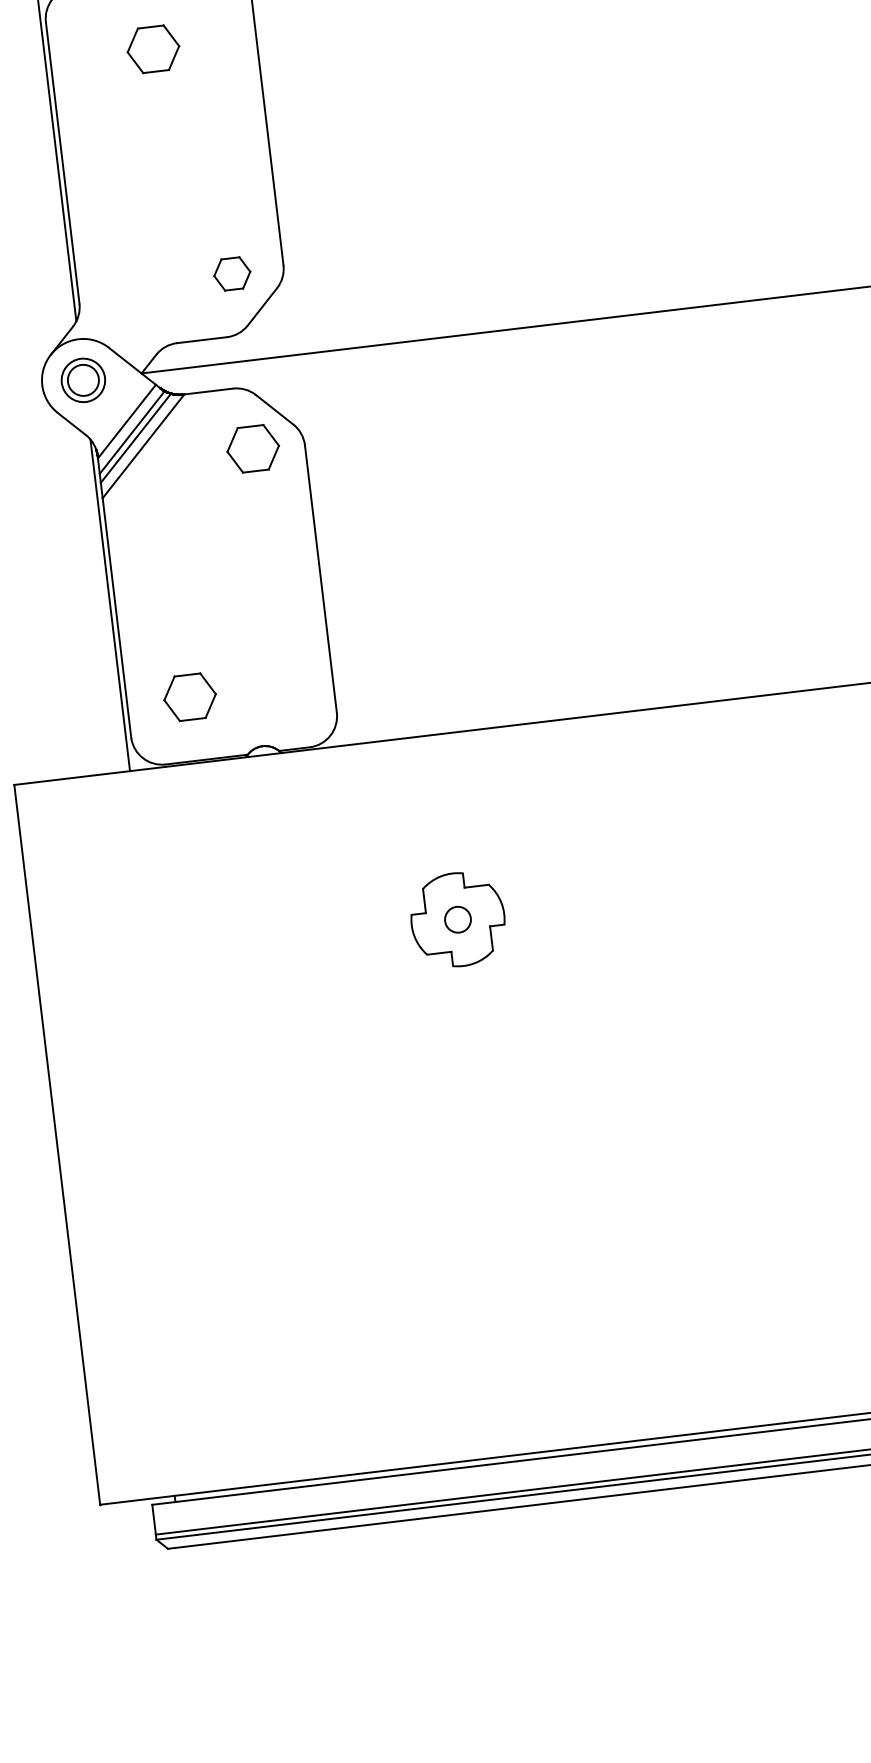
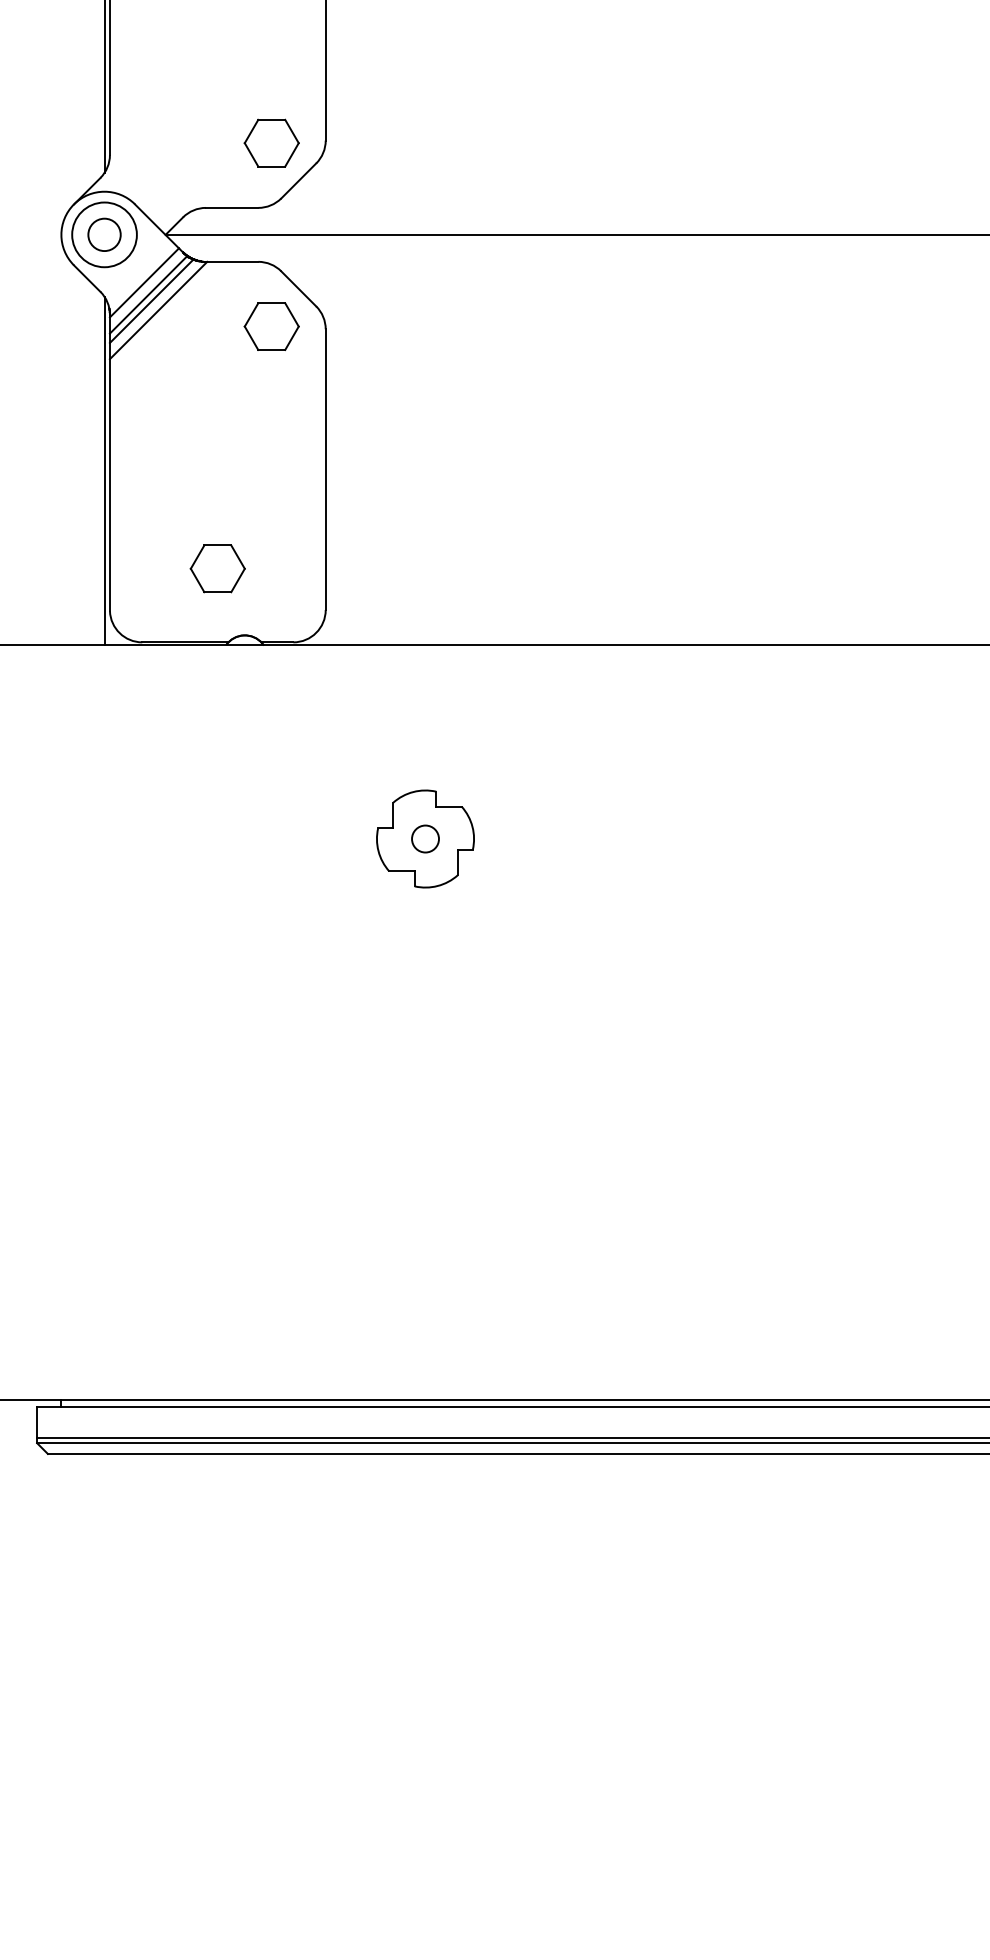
part: (232, 273) -> (271, 142), size x1.43
circle: (83, 380) -> (104, 234), size x1.43
part: (189, 696) -> (217, 568), moved

